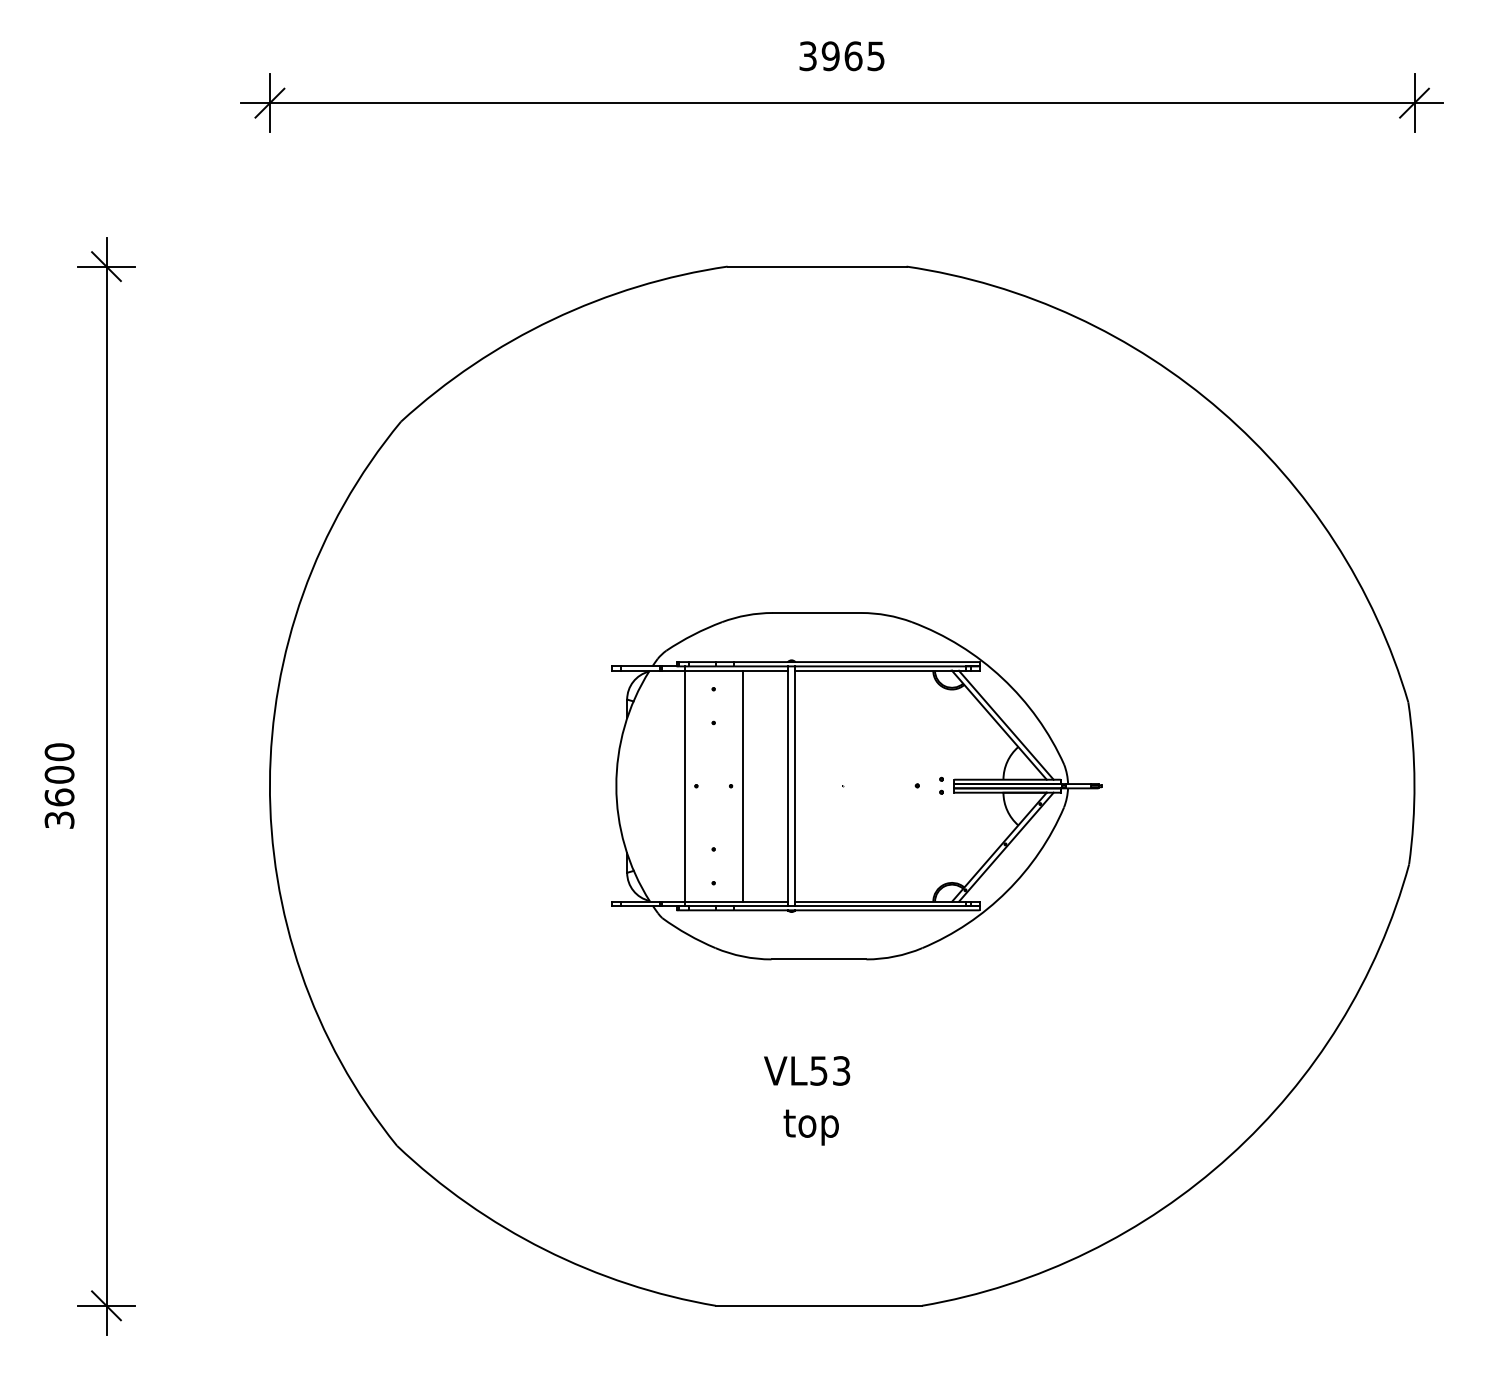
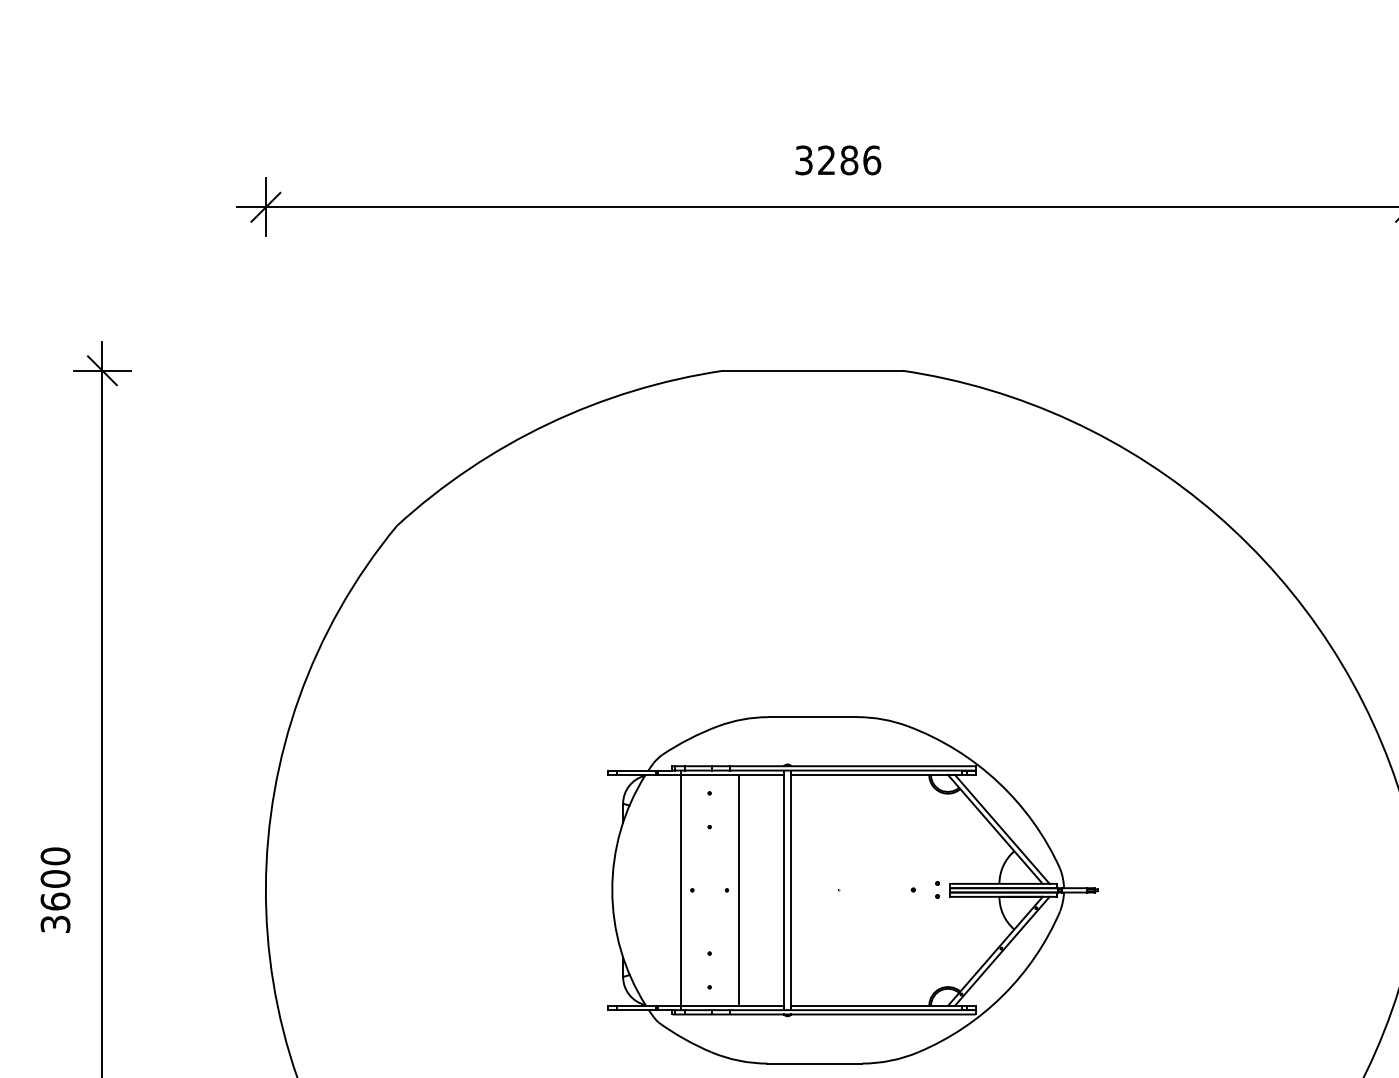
text: (853, 56) -> (849, 160), 3965 -> 3286

